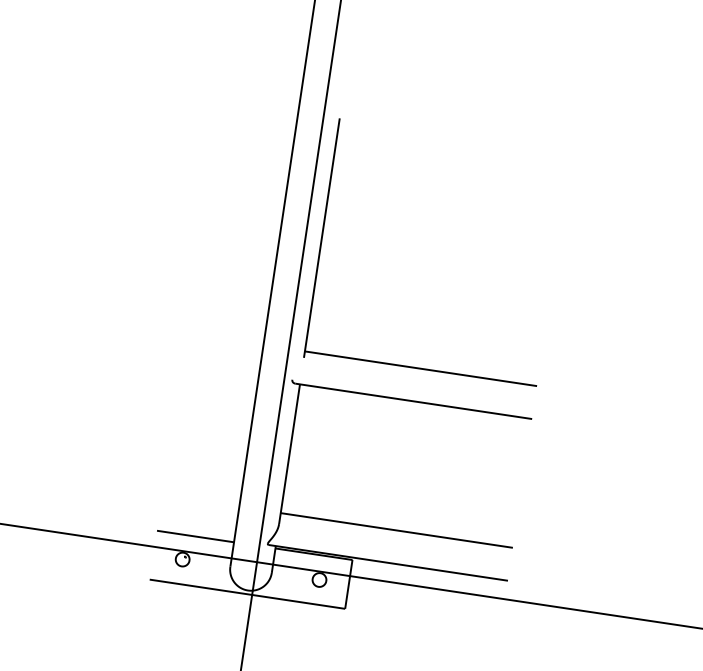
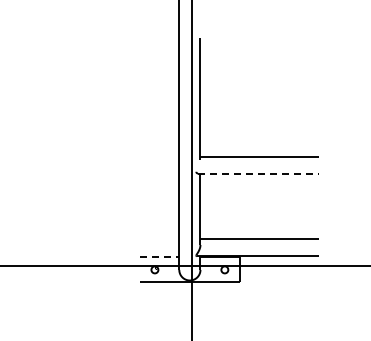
line: (413, 401) -> (258, 173), solid -> dashed
line: (195, 536) -> (159, 257), solid -> dashed

